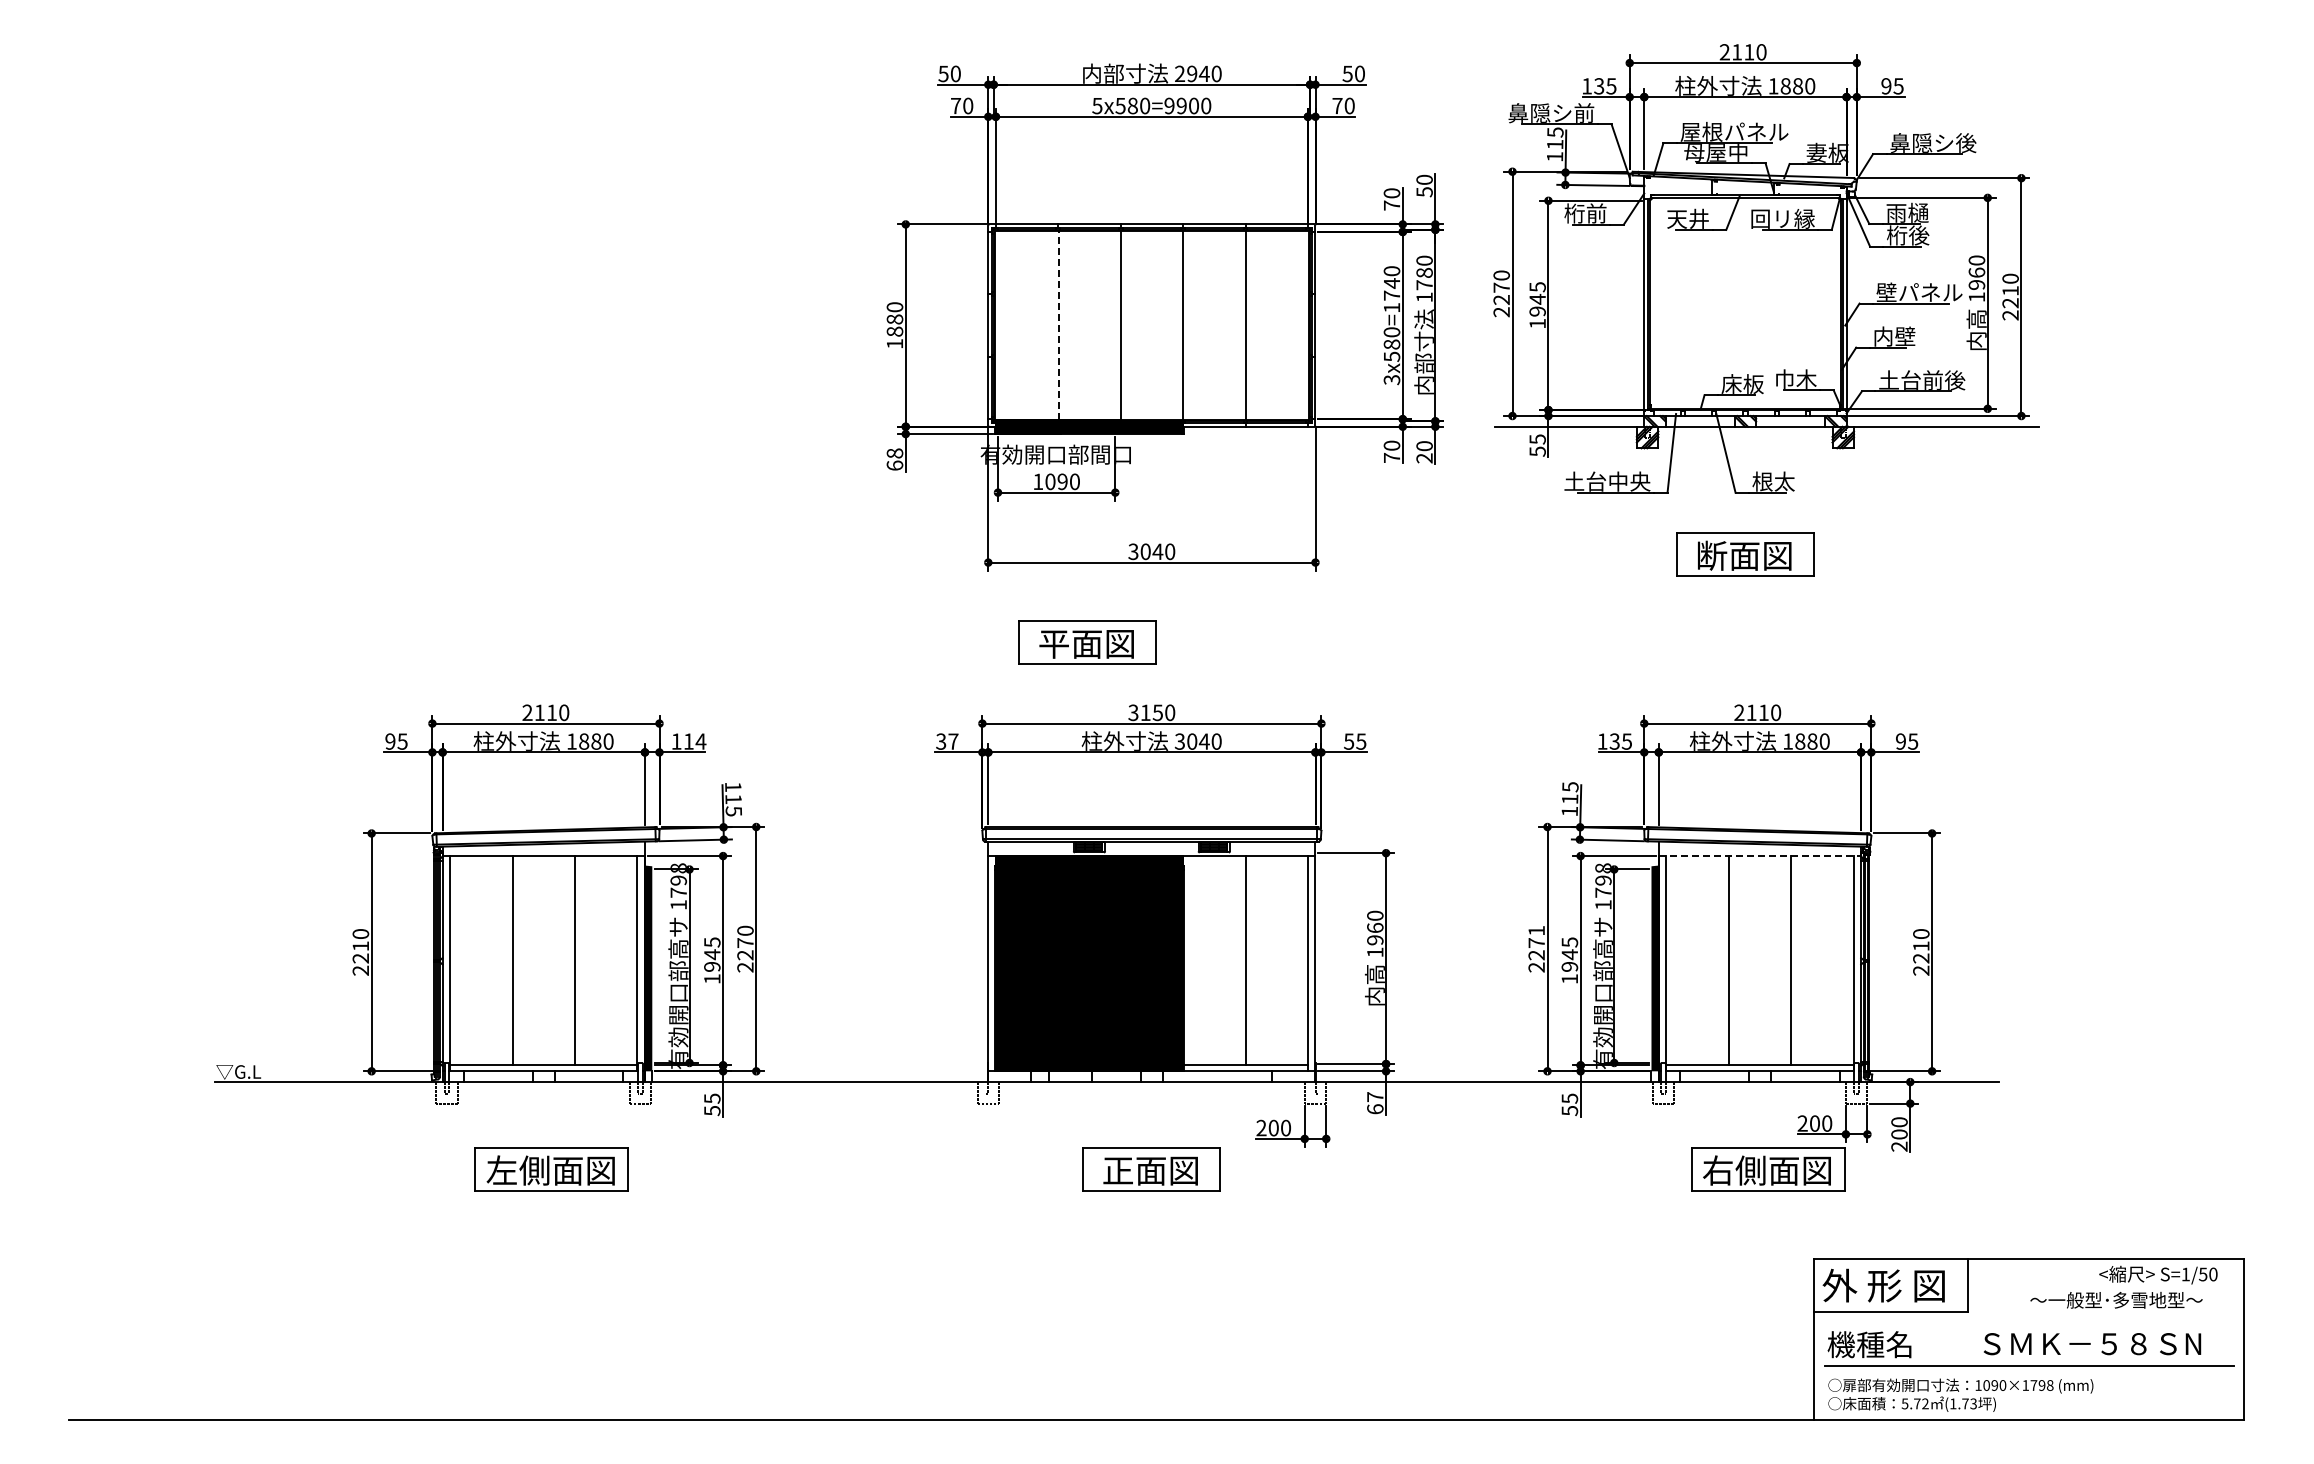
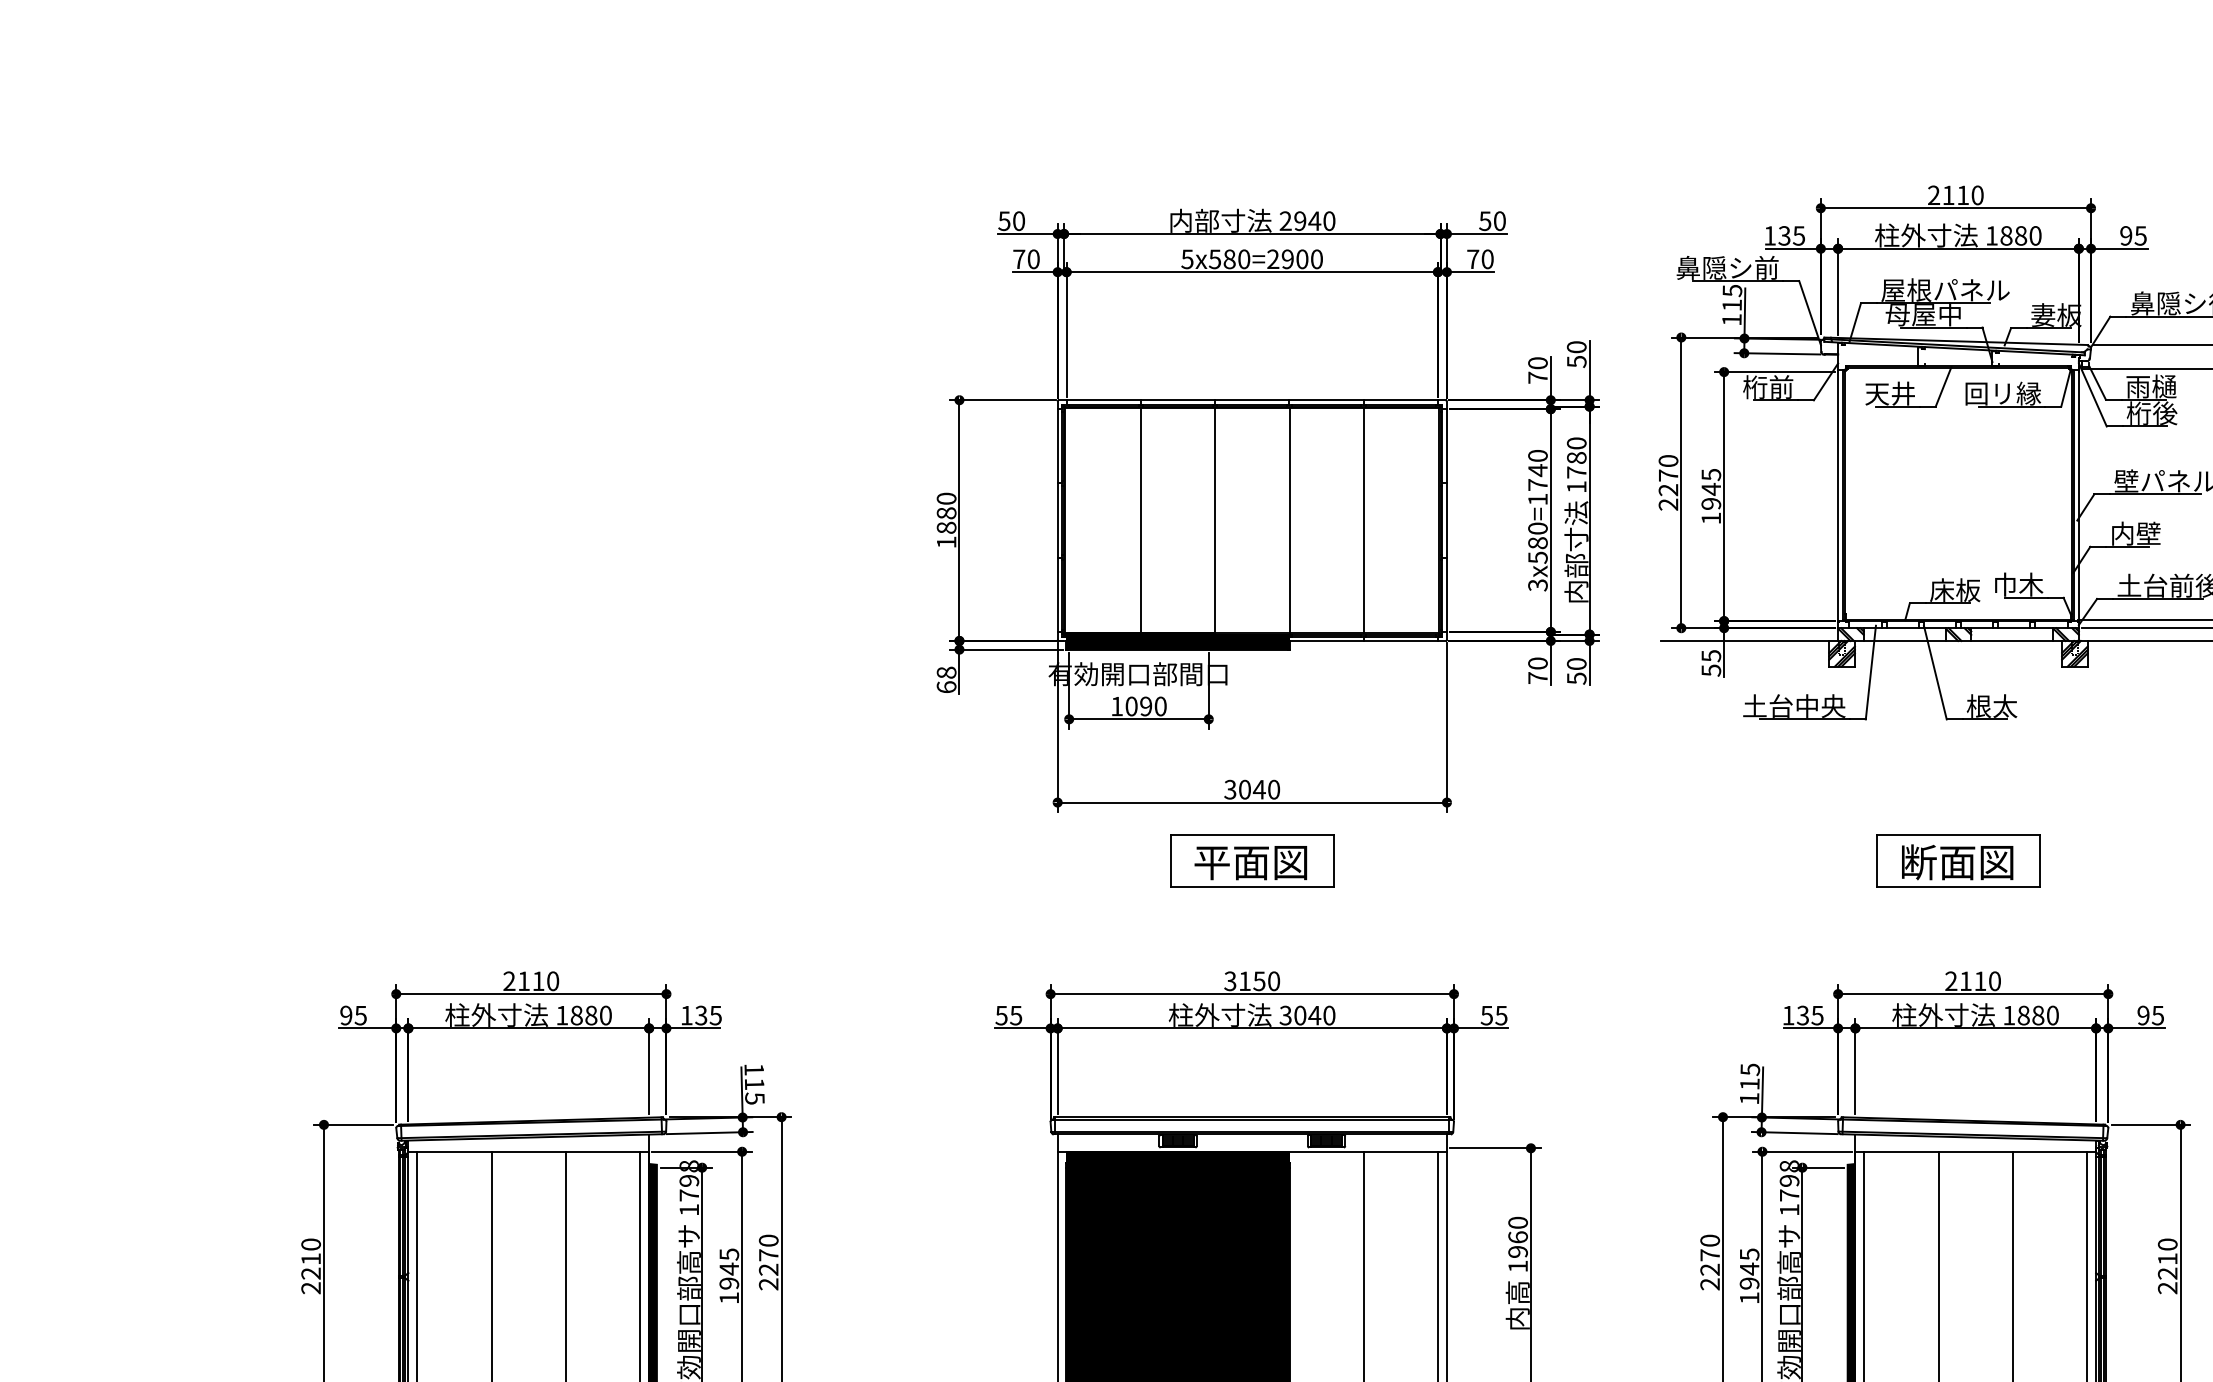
text: (1169, 106) -> (1273, 259), 5x580=9900 -> 5x580=2900
line: (1058, 325) -> (1141, 520), dashed -> solid
text: (1424, 458) -> (1576, 678), 20 -> 50
part: (1745, 554) -> (1958, 860), moved
part: (1087, 642) -> (1251, 860), moved
text: (694, 741) -> (708, 1015), 114 -> 135
text: (947, 741) -> (1009, 1015), 37 -> 55
line: (1760, 856) -> (1976, 1152), dashed -> solid
text: (1536, 930) -> (1709, 1240), 2271 -> 2270

